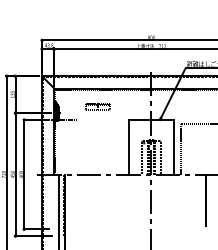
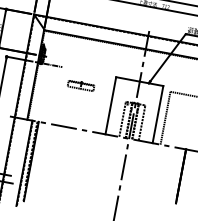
part: (97, 106) -> (80, 85), moved

